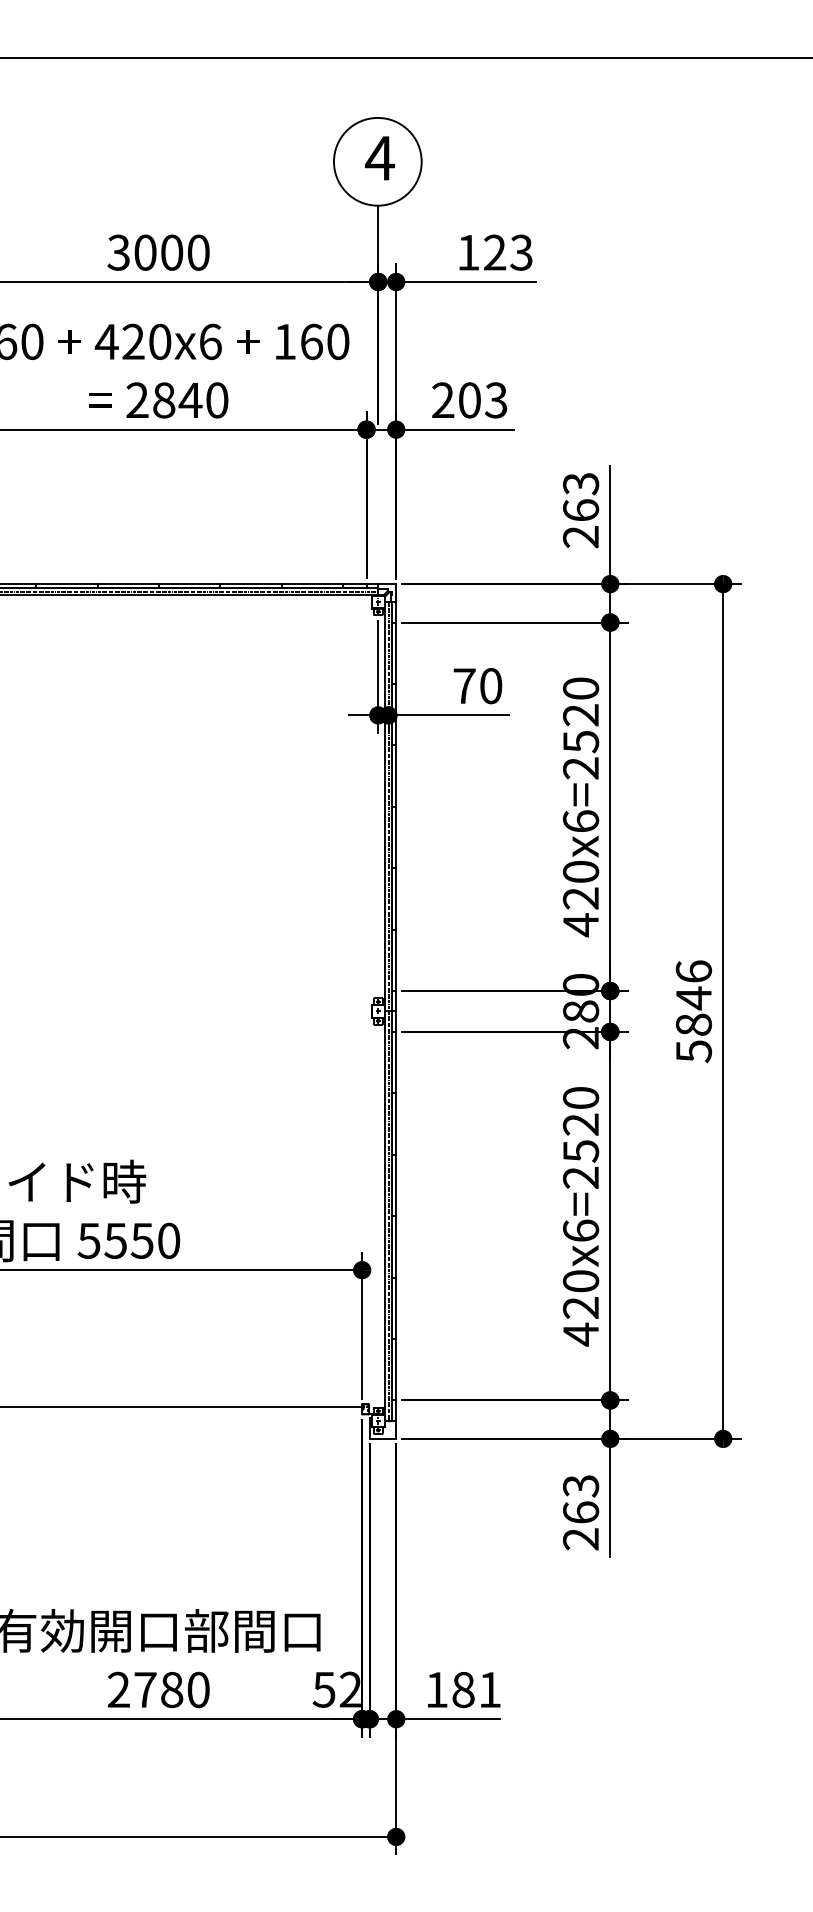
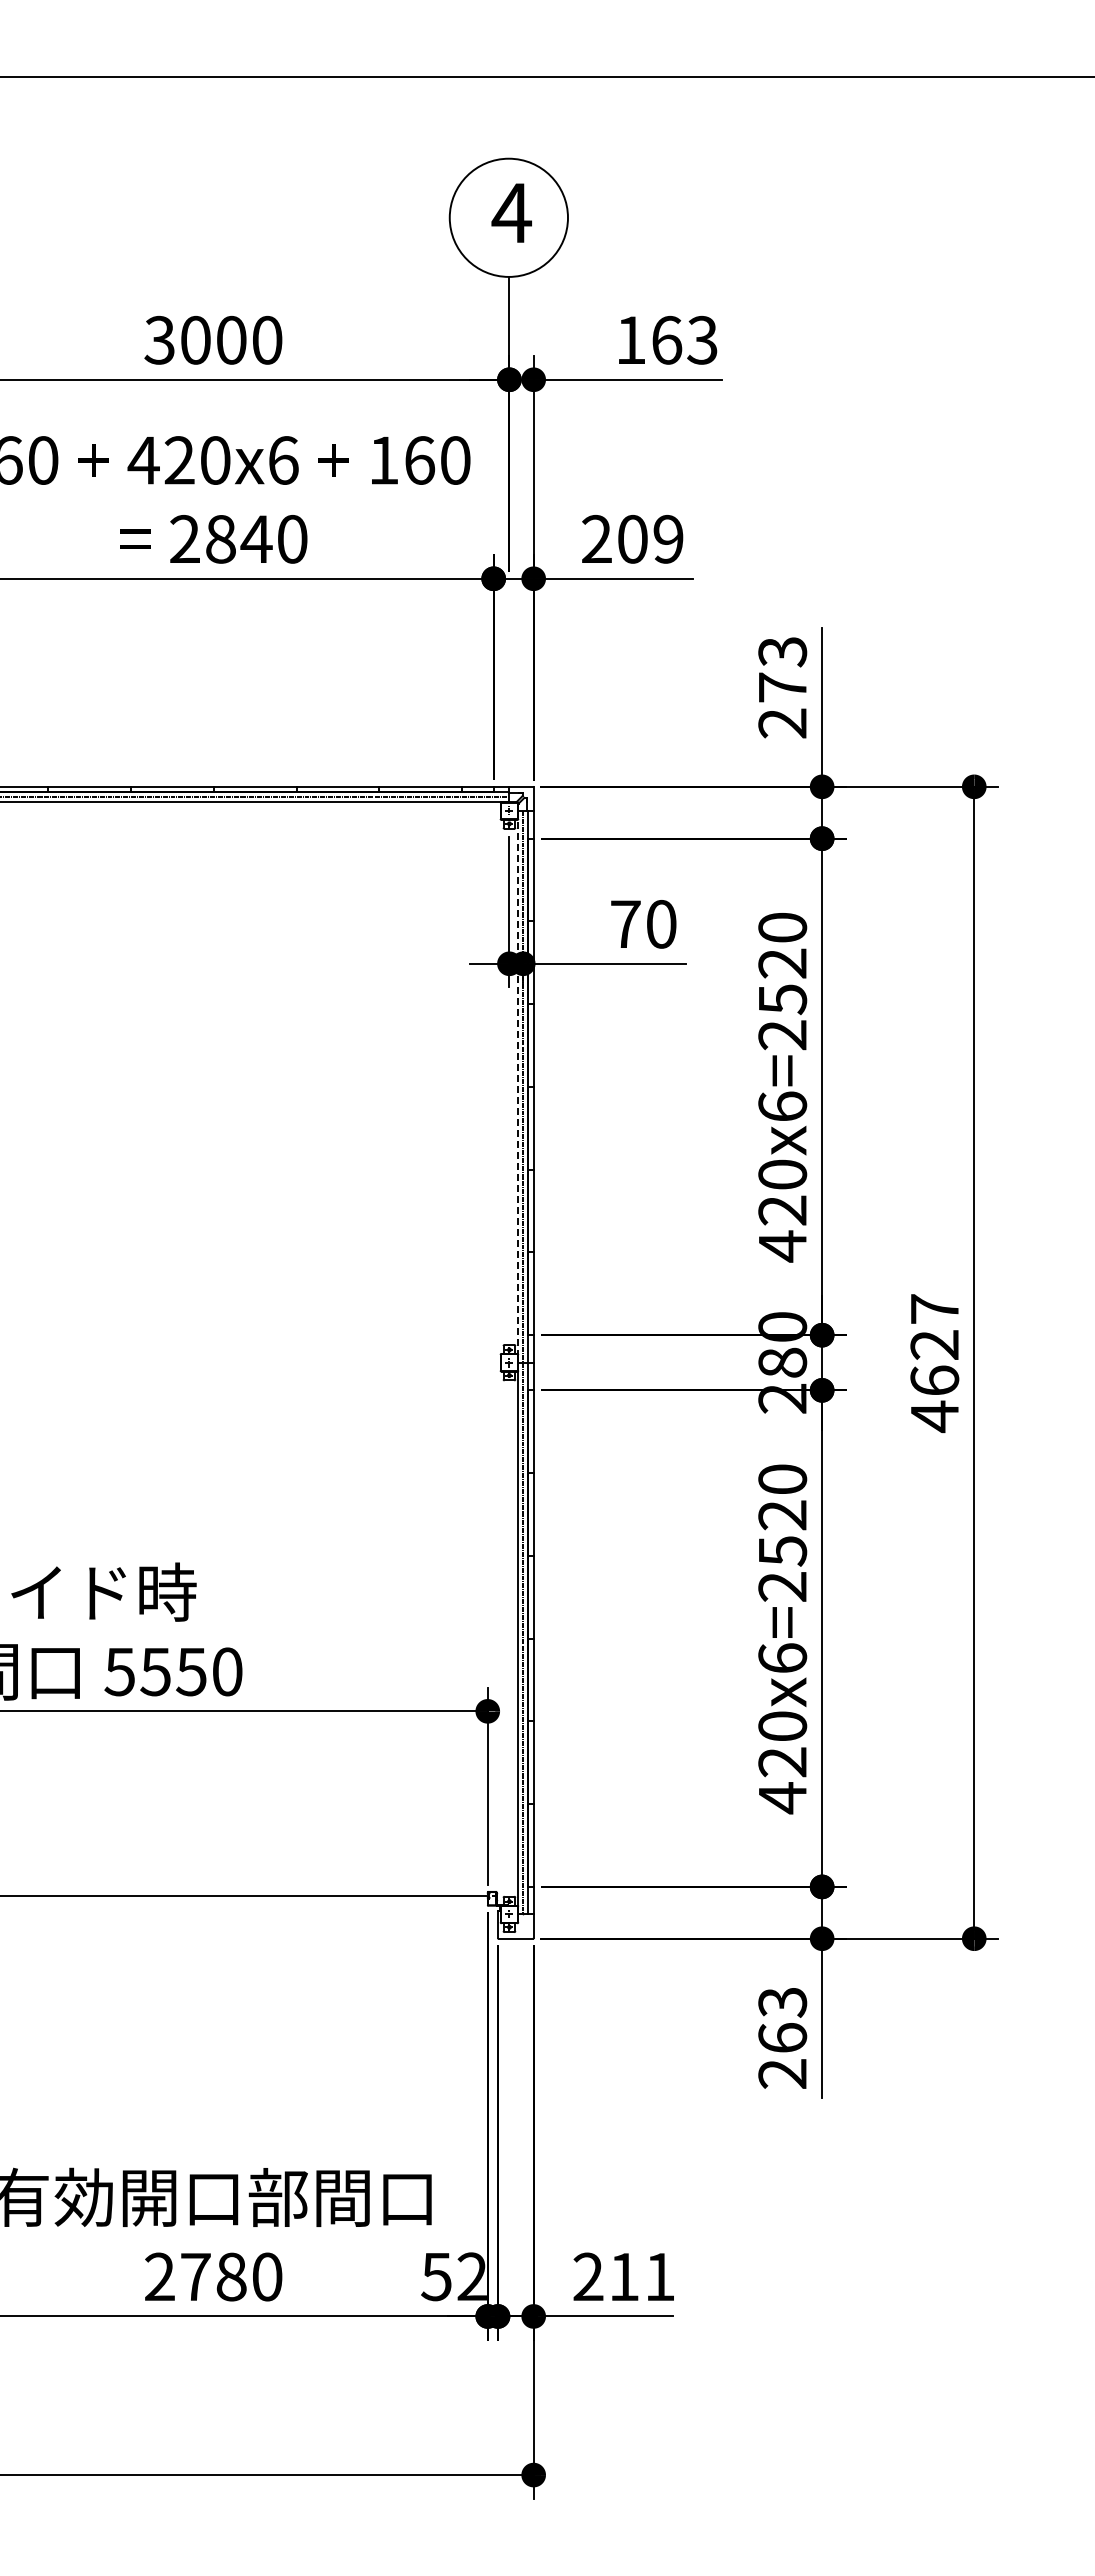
text: (495, 252) -> (667, 339), 123 -> 163
text: (496, 400) -> (668, 539), 203 -> 209
text: (580, 510) -> (782, 687), 263 -> 273
line: (384, 806) -> (518, 1086), solid -> dashed
text: (693, 1012) -> (934, 1363), 5846 -> 4627
text: (450, 1689) -> (606, 2276), 181 -> 211

